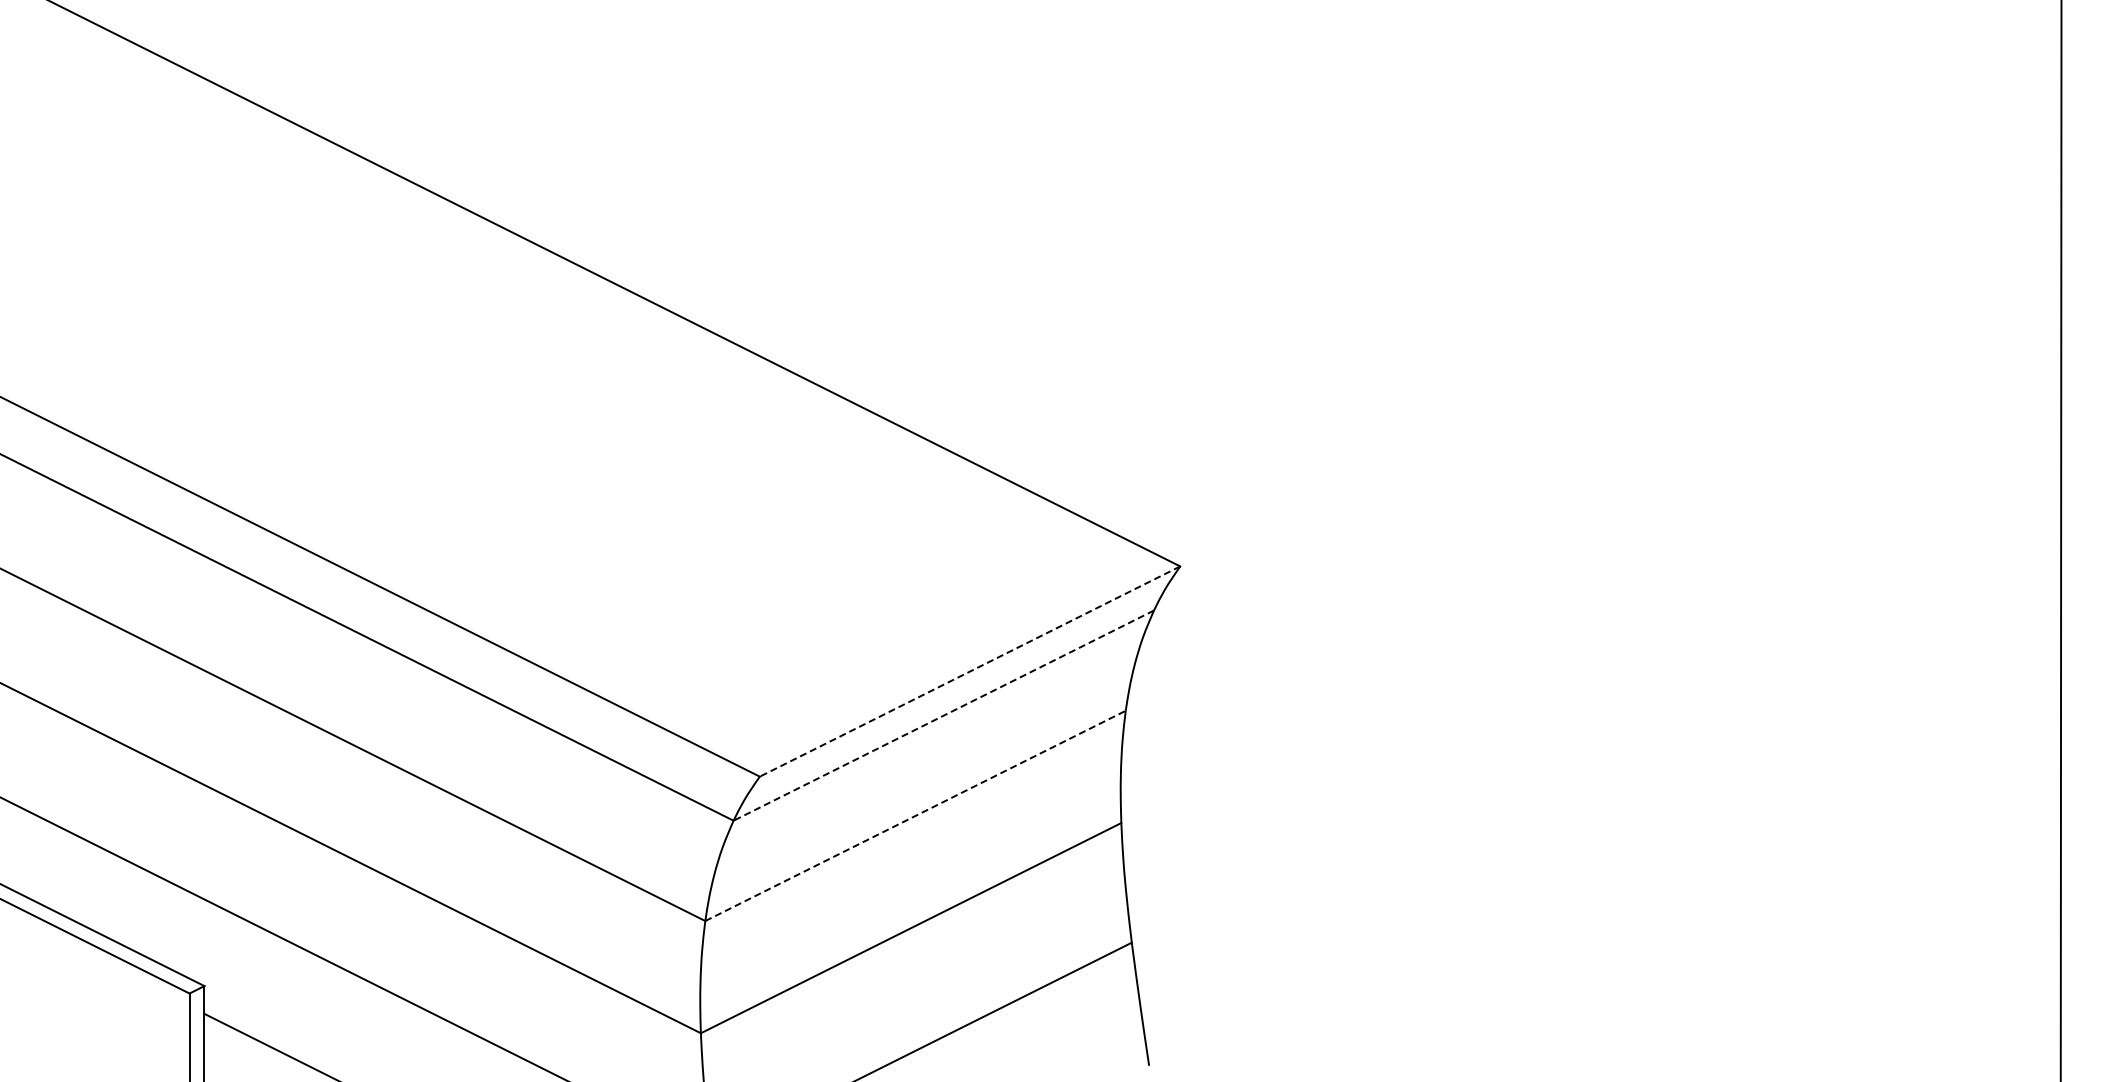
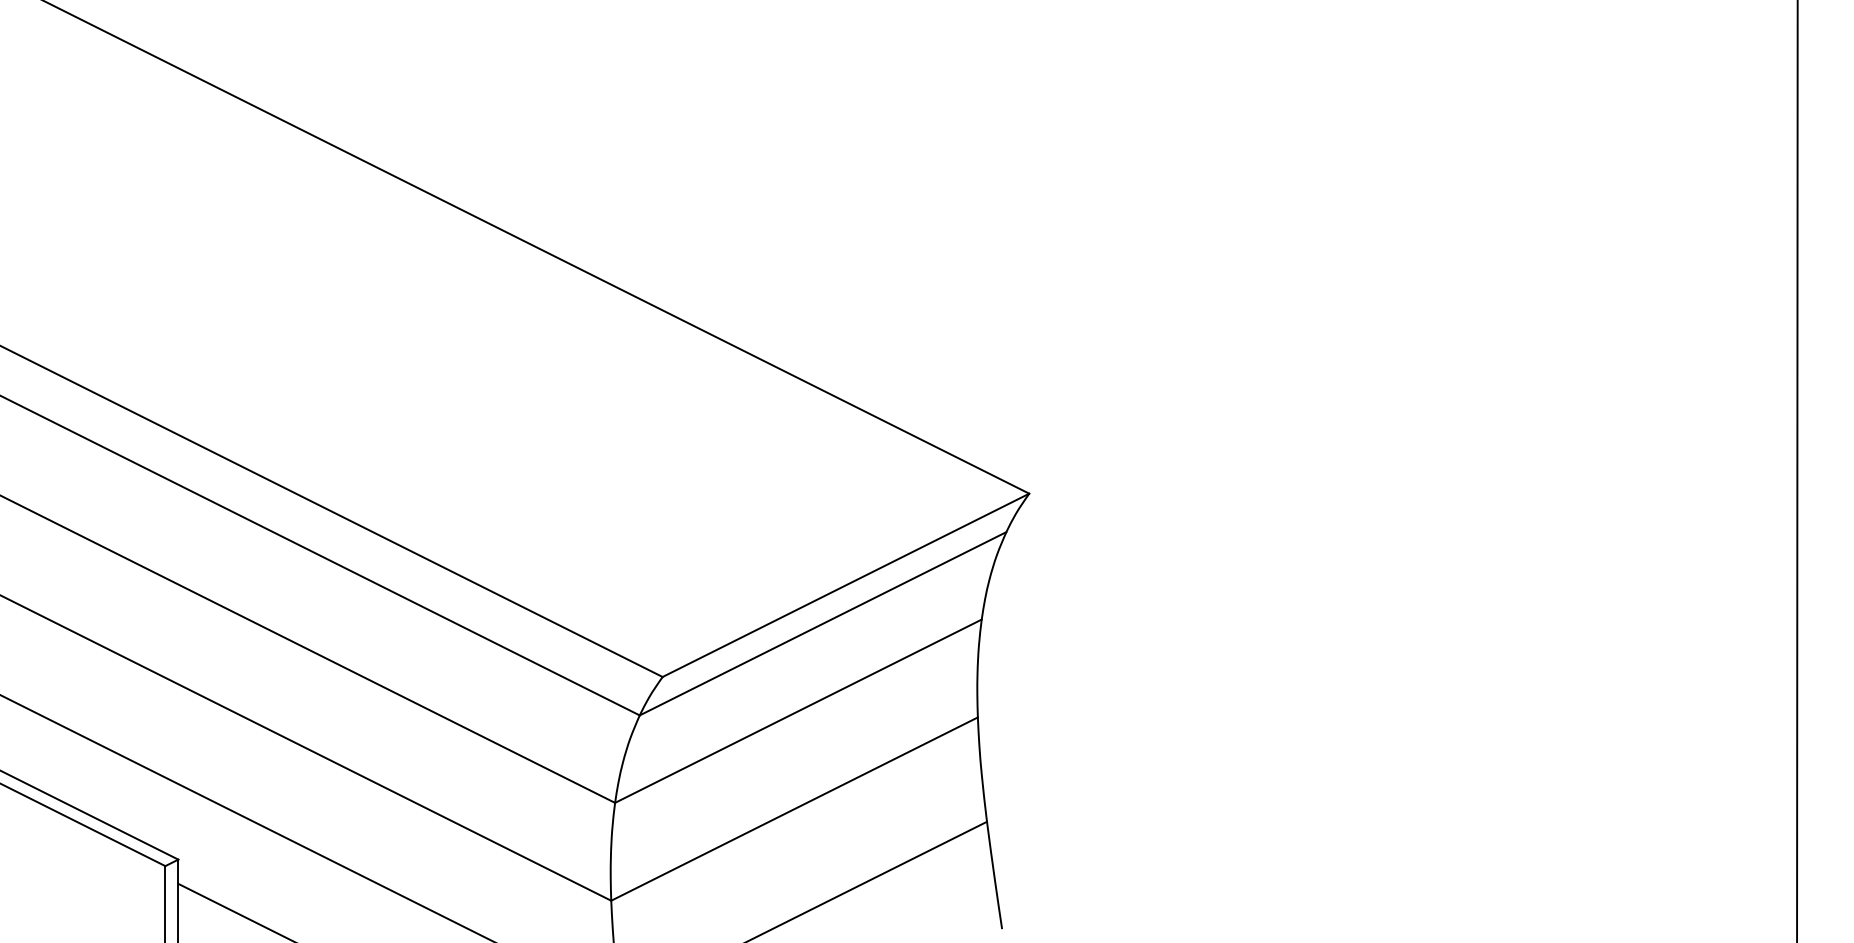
line: (969, 671) -> (845, 585), dashed -> solid
line: (943, 715) -> (822, 623), dashed -> solid
line: (916, 815) -> (799, 710), dashed -> solid

